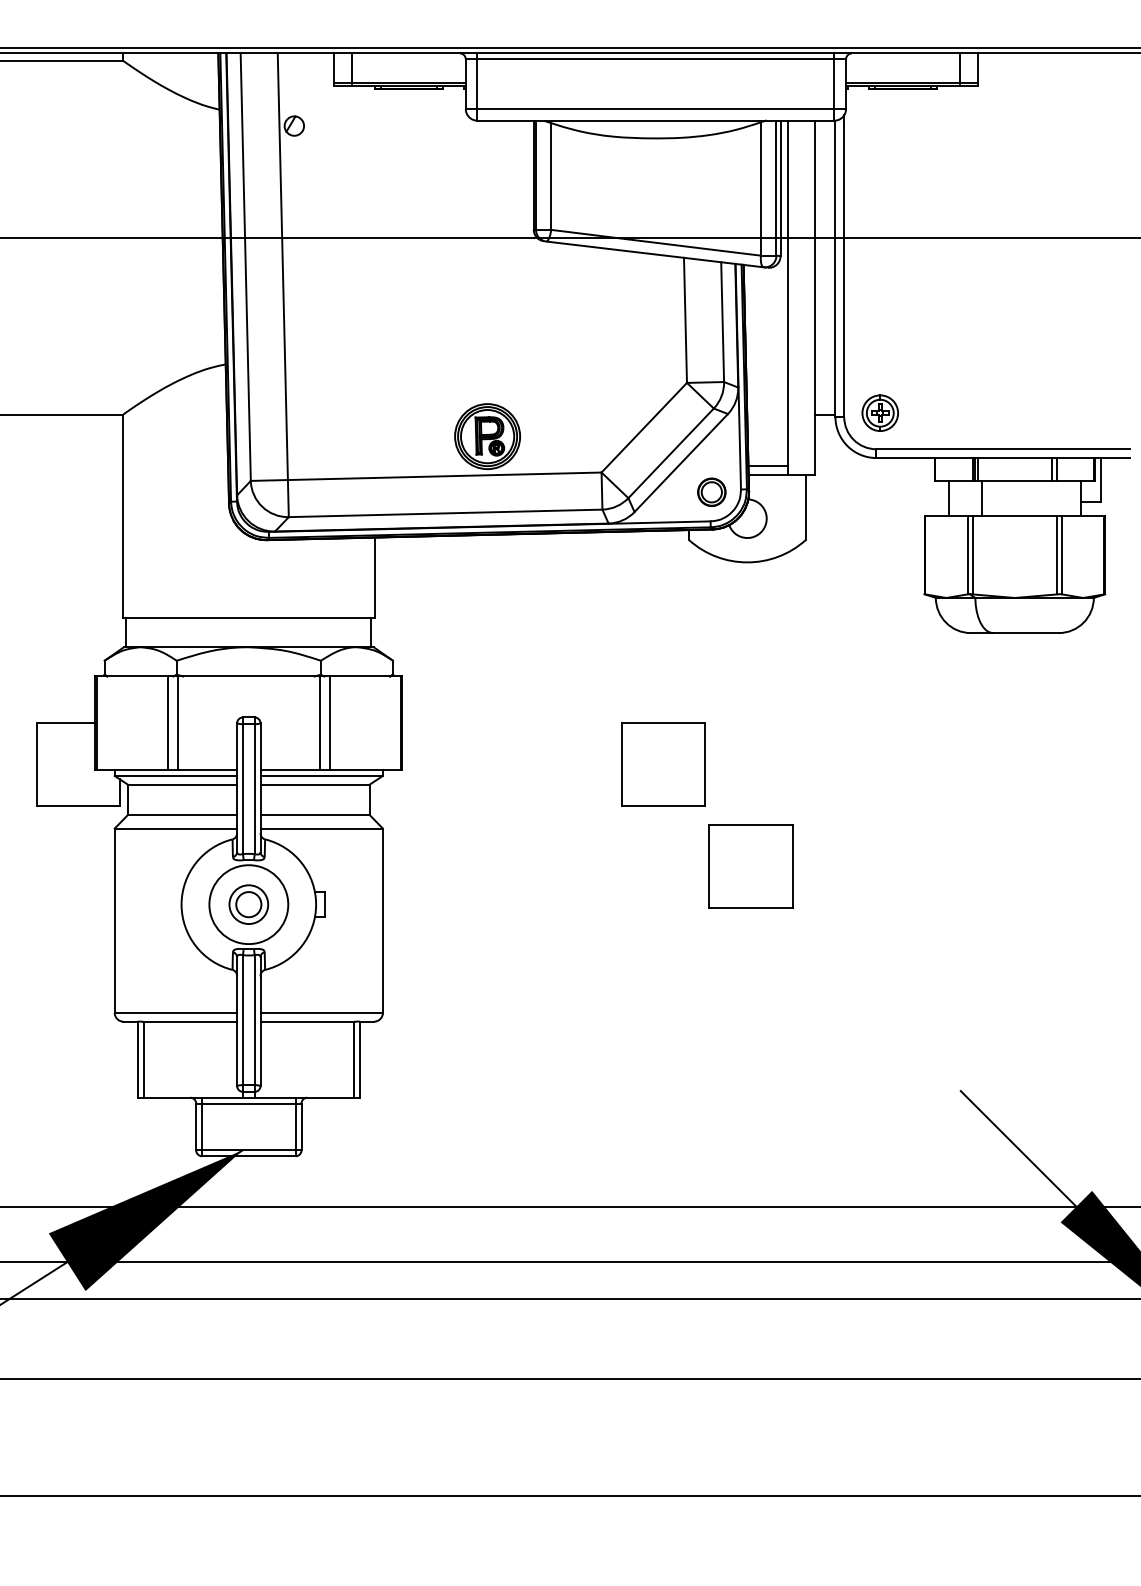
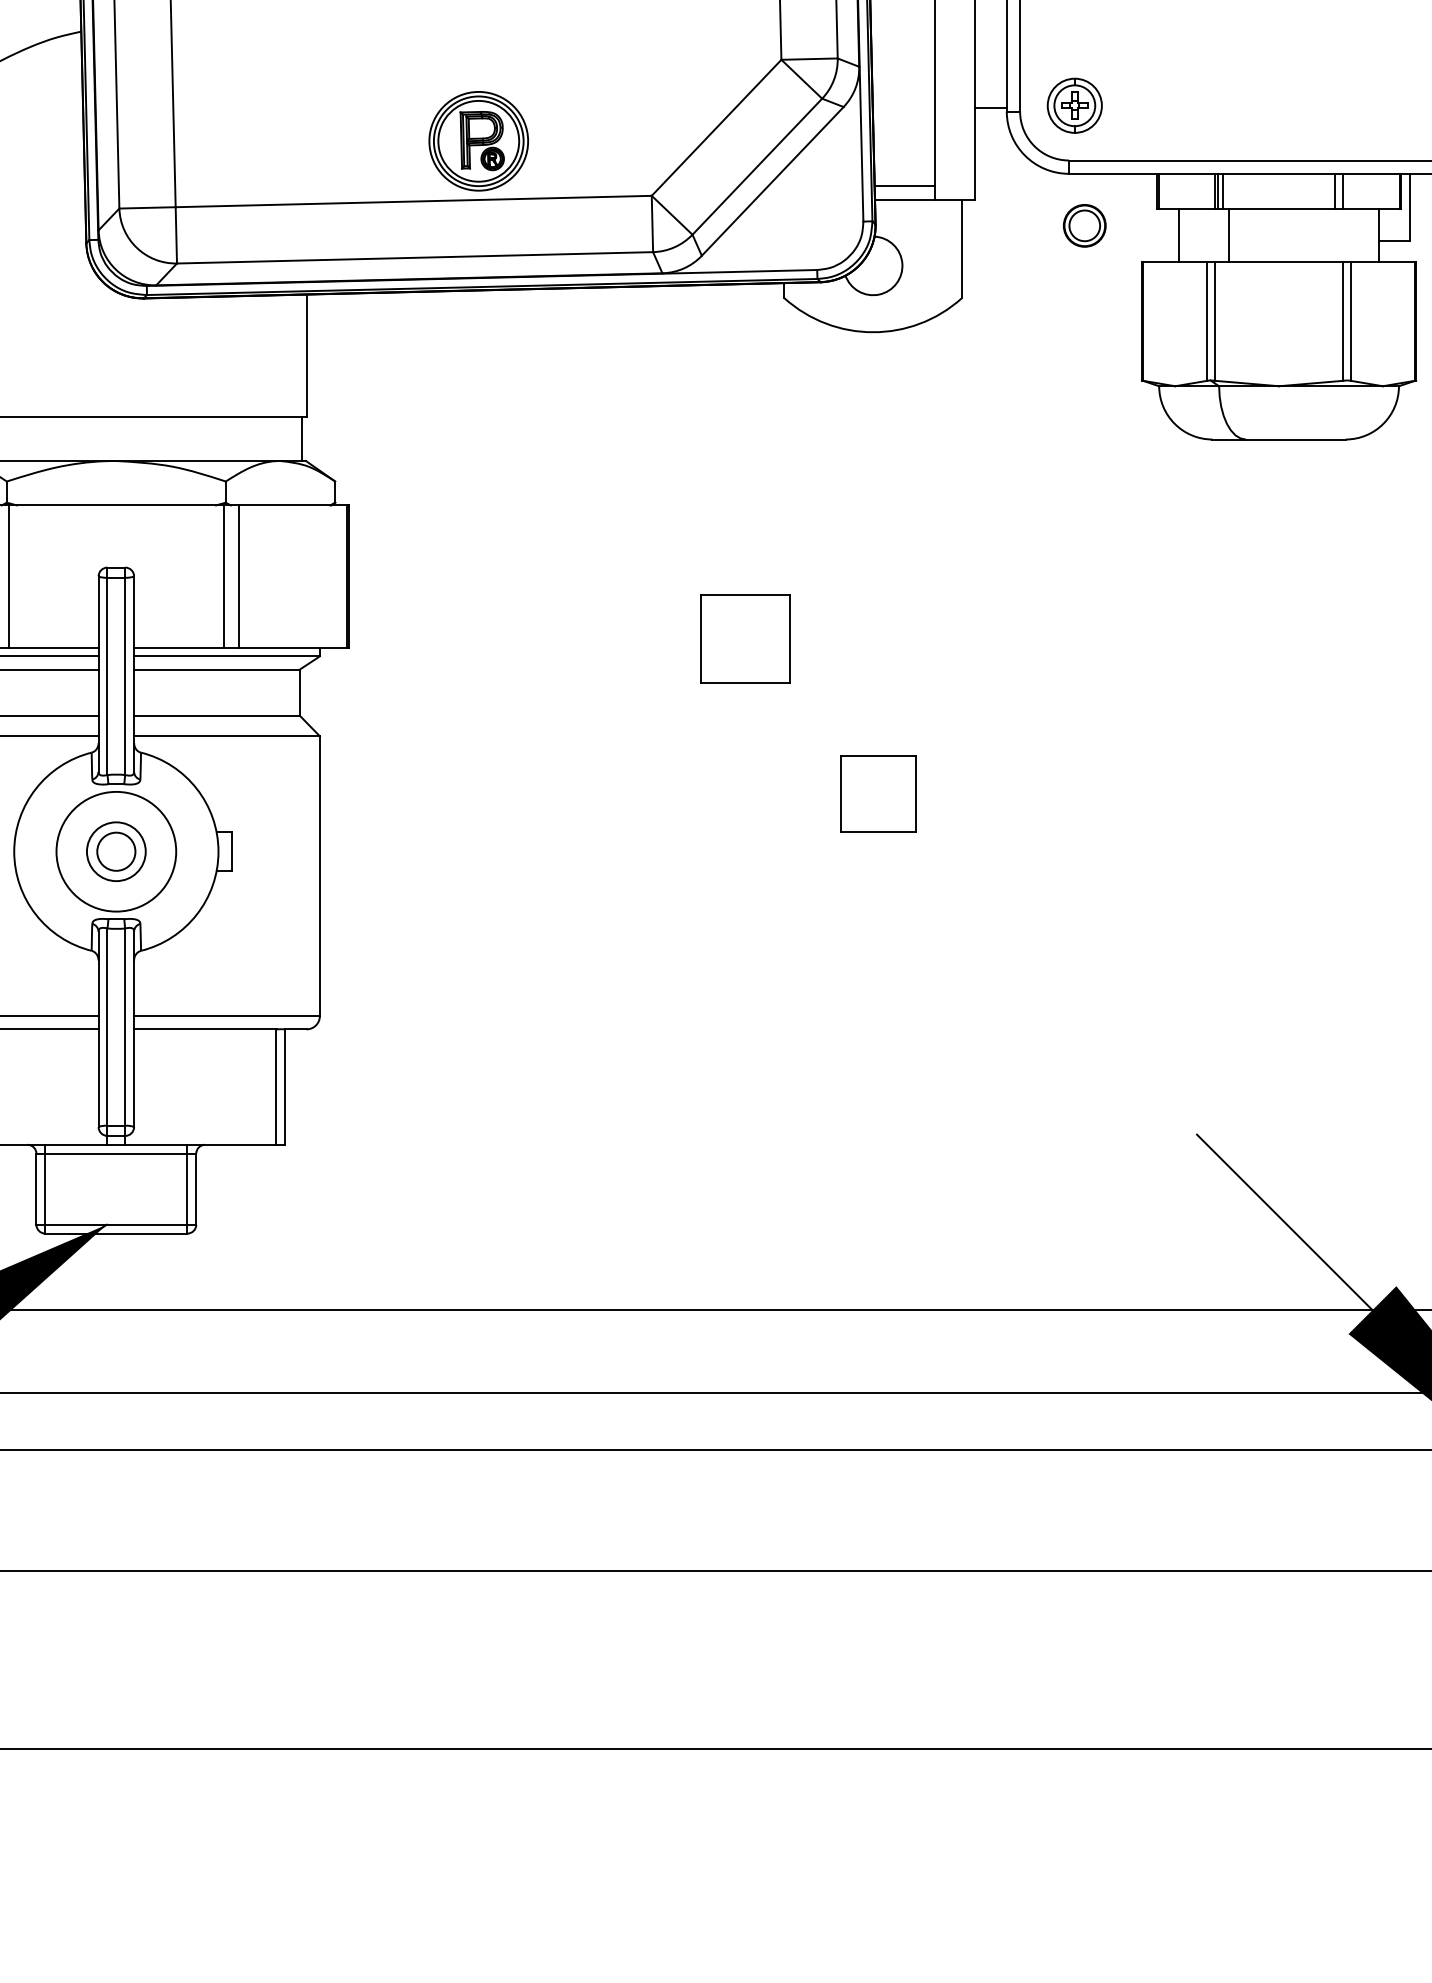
part: (711, 491) -> (1084, 224), moved
part: (663, 764) -> (745, 638), size x0.7
part: (750, 866) -> (877, 793), size x0.6

